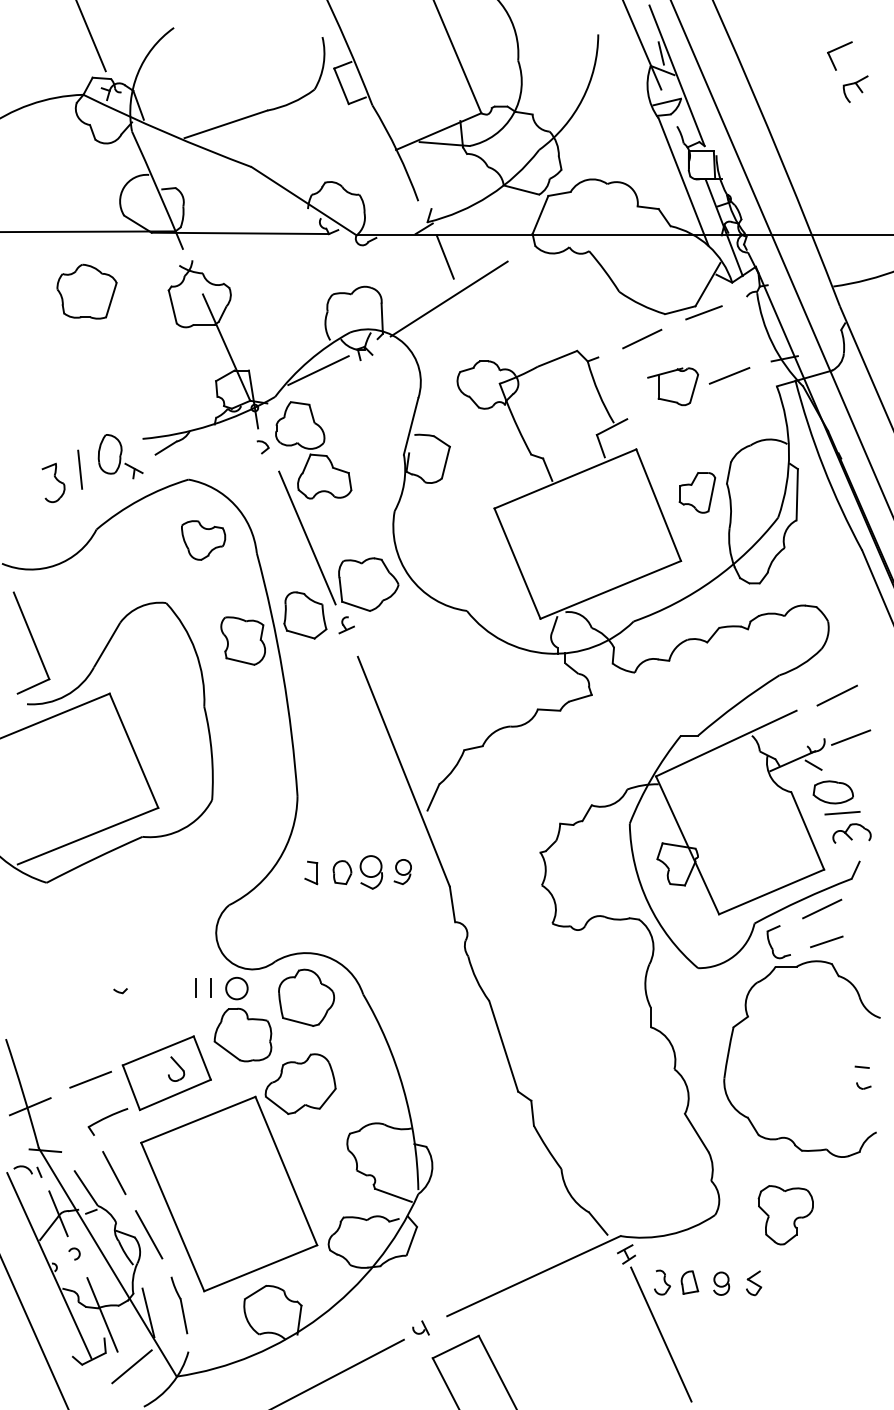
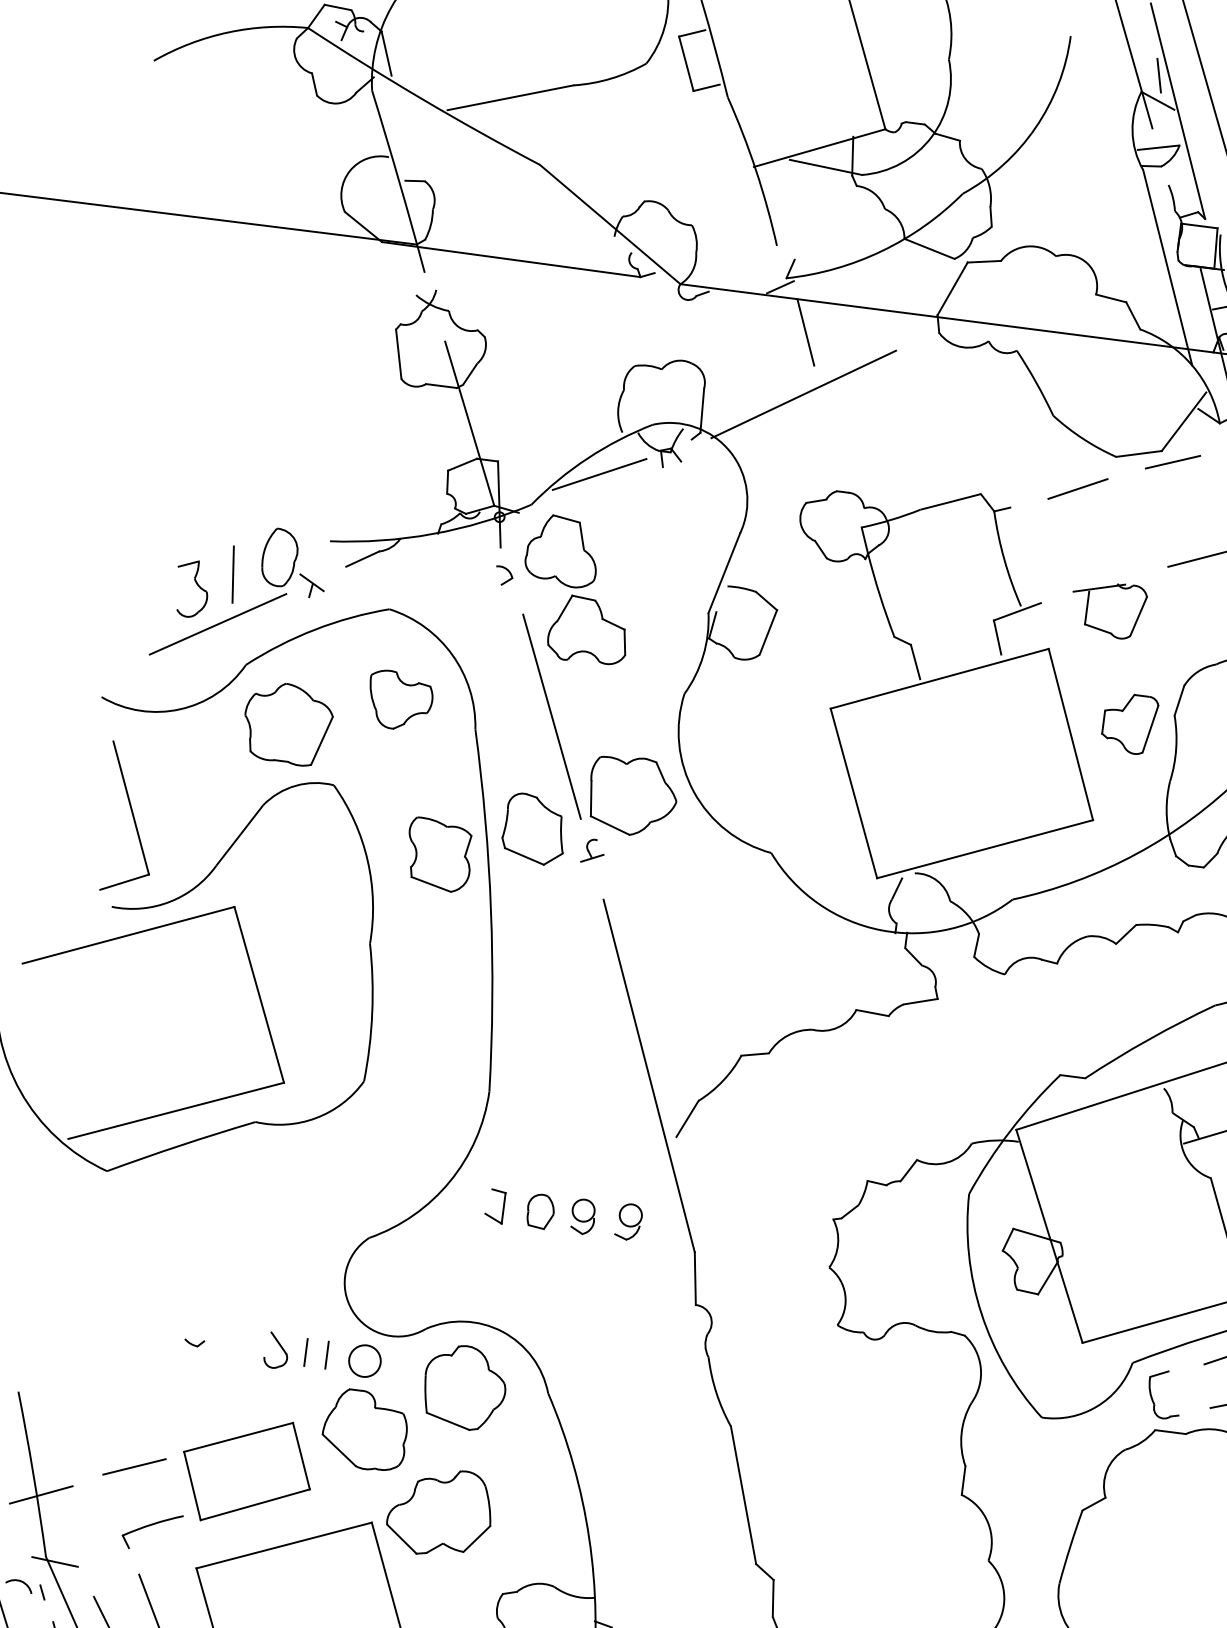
part: (86, 291) -> (287, 723), moved
part: (673, 386) -> (1108, 609), moved
line: (73, 504) -> (216, 624), added
part: (371, 872) -> (583, 1216), size x0.71
part: (176, 1068) -> (276, 1349), moved

